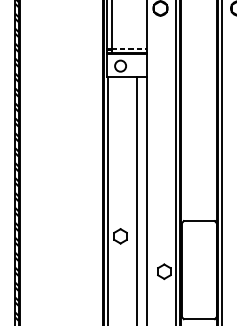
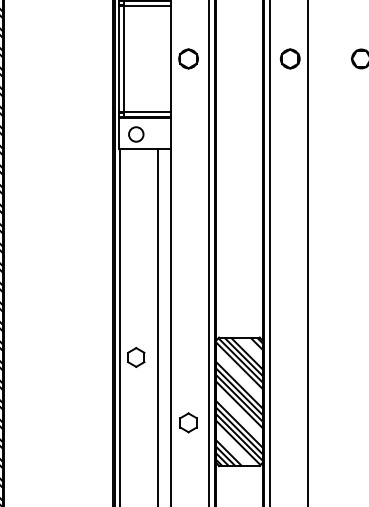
line: (129, 48) -> (148, 111), dashed -> solid
hatch: (199, 269) -> (239, 401), added
part: (164, 271) -> (188, 422), moved

